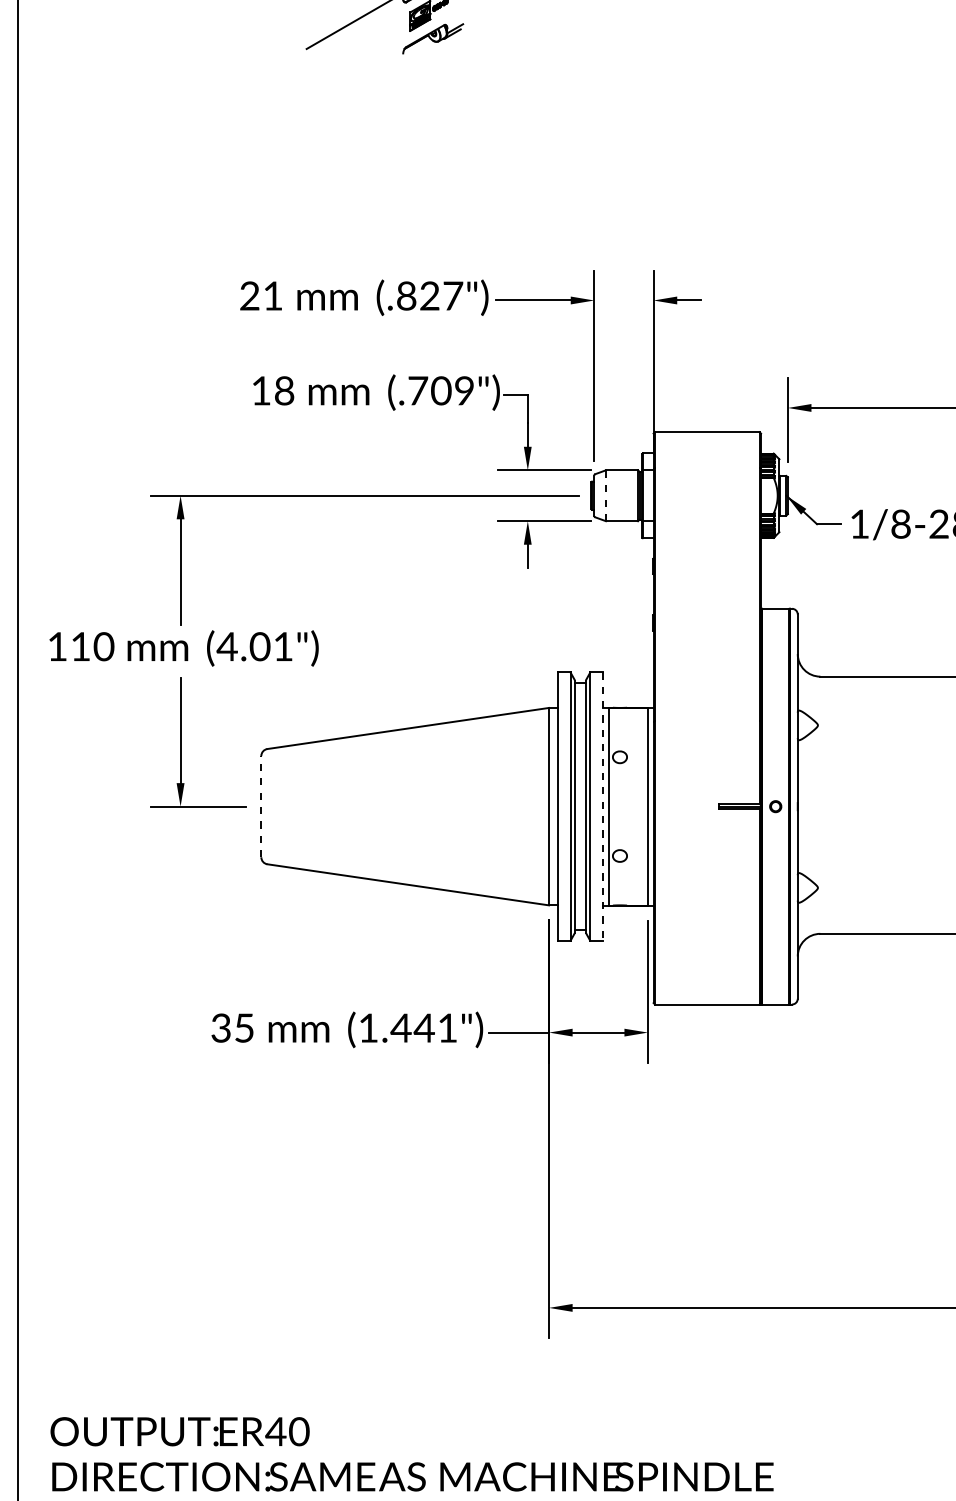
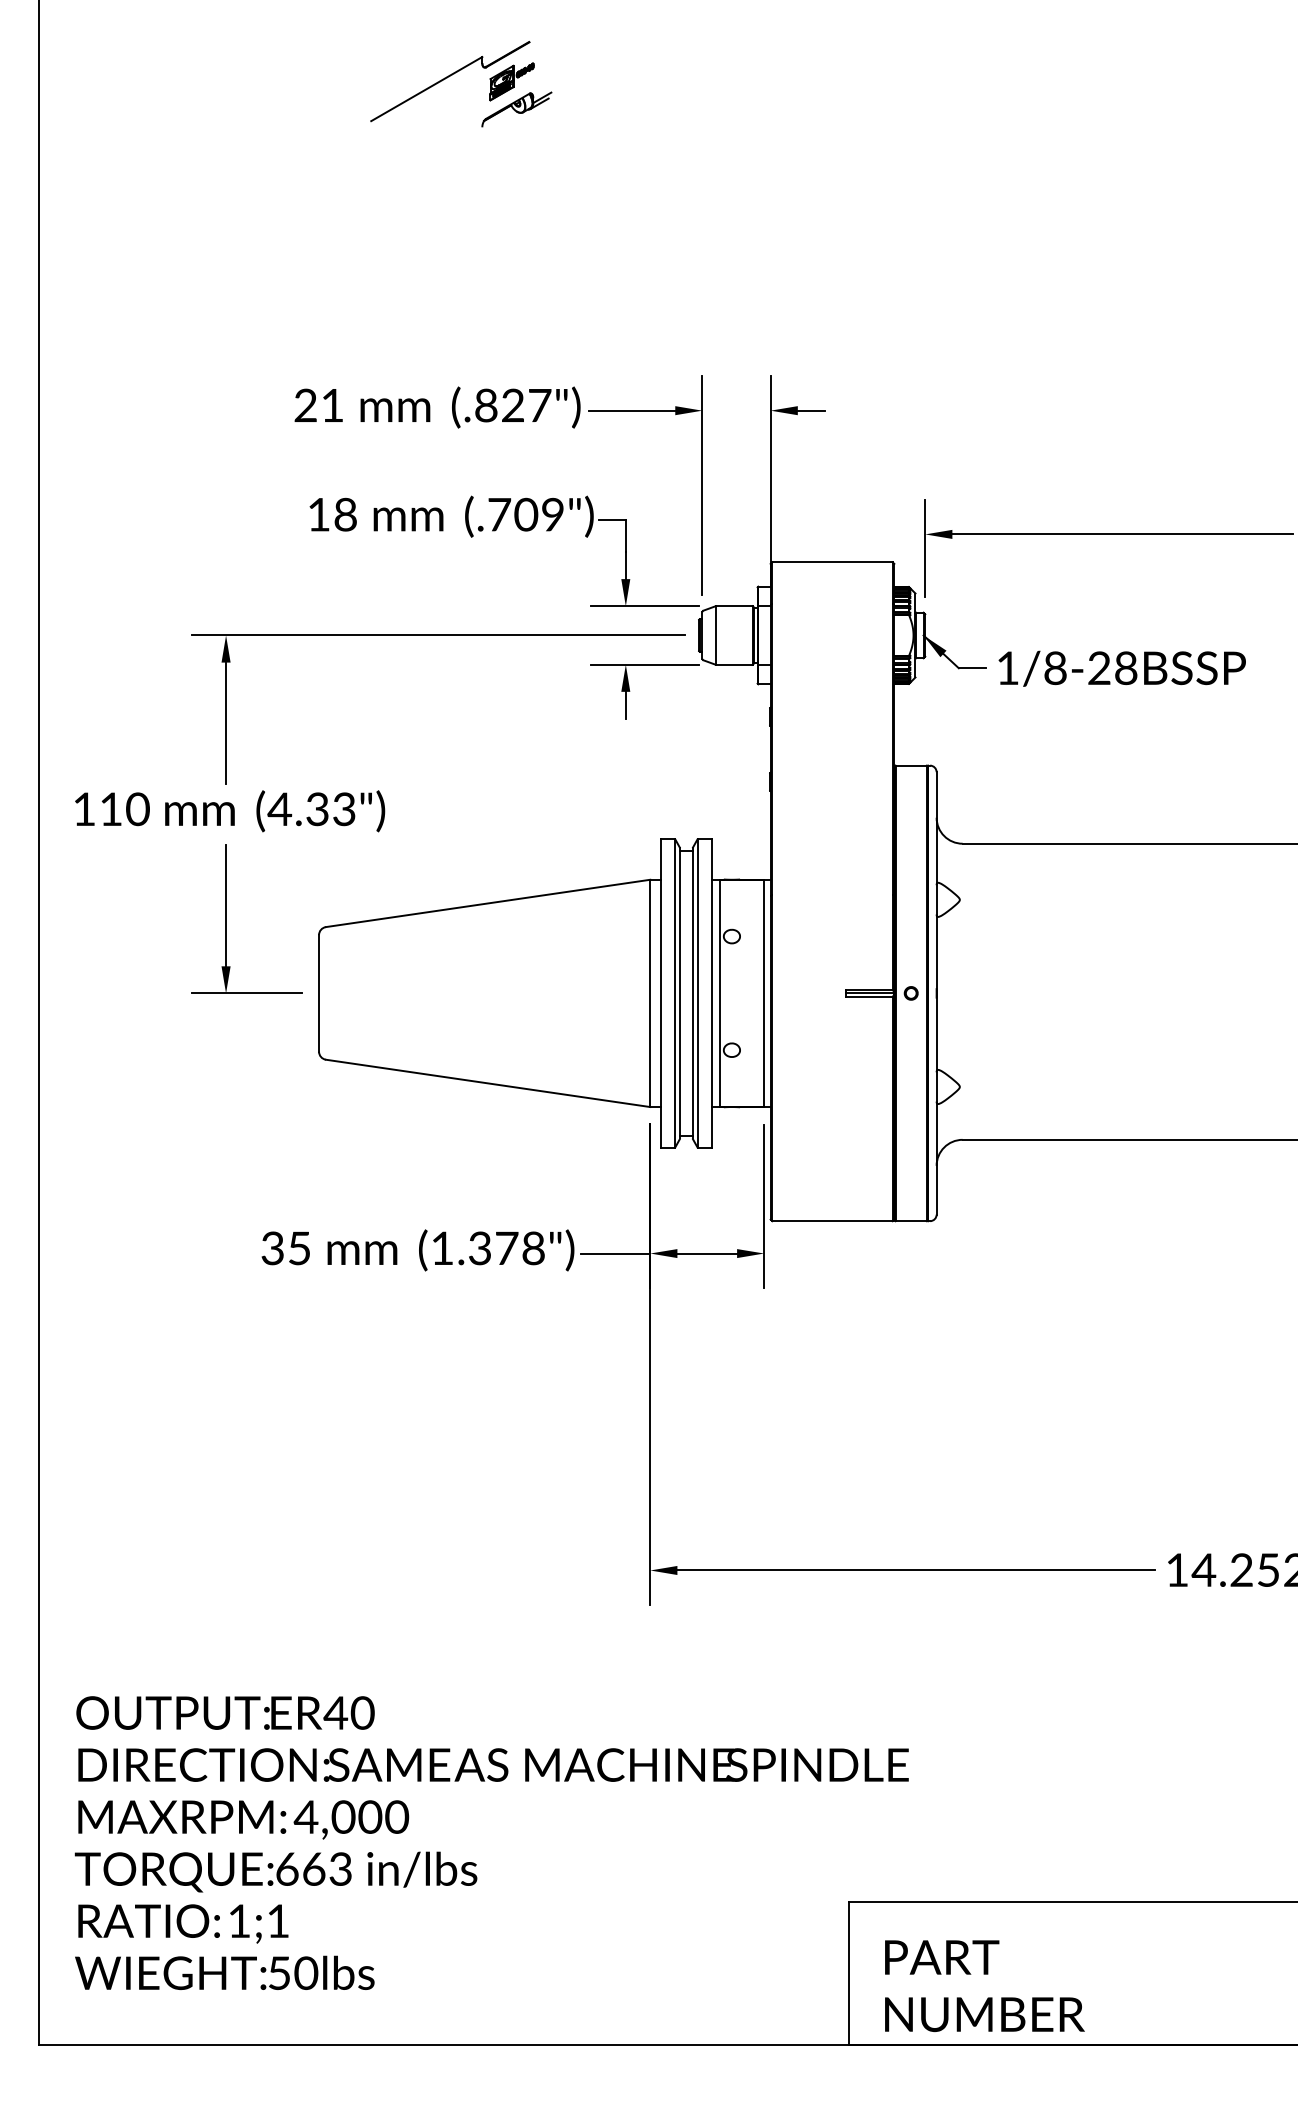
line: (605, 494) -> (715, 634), dashed -> solid
text: (271, 646) -> (330, 809), (4.01") -> (4.33")
line: (261, 805) -> (319, 992), dashed -> solid
line: (603, 806) -> (712, 993), dashed -> solid
text: (423, 1028) -> (505, 1248), (1.441") -> (1.378")

